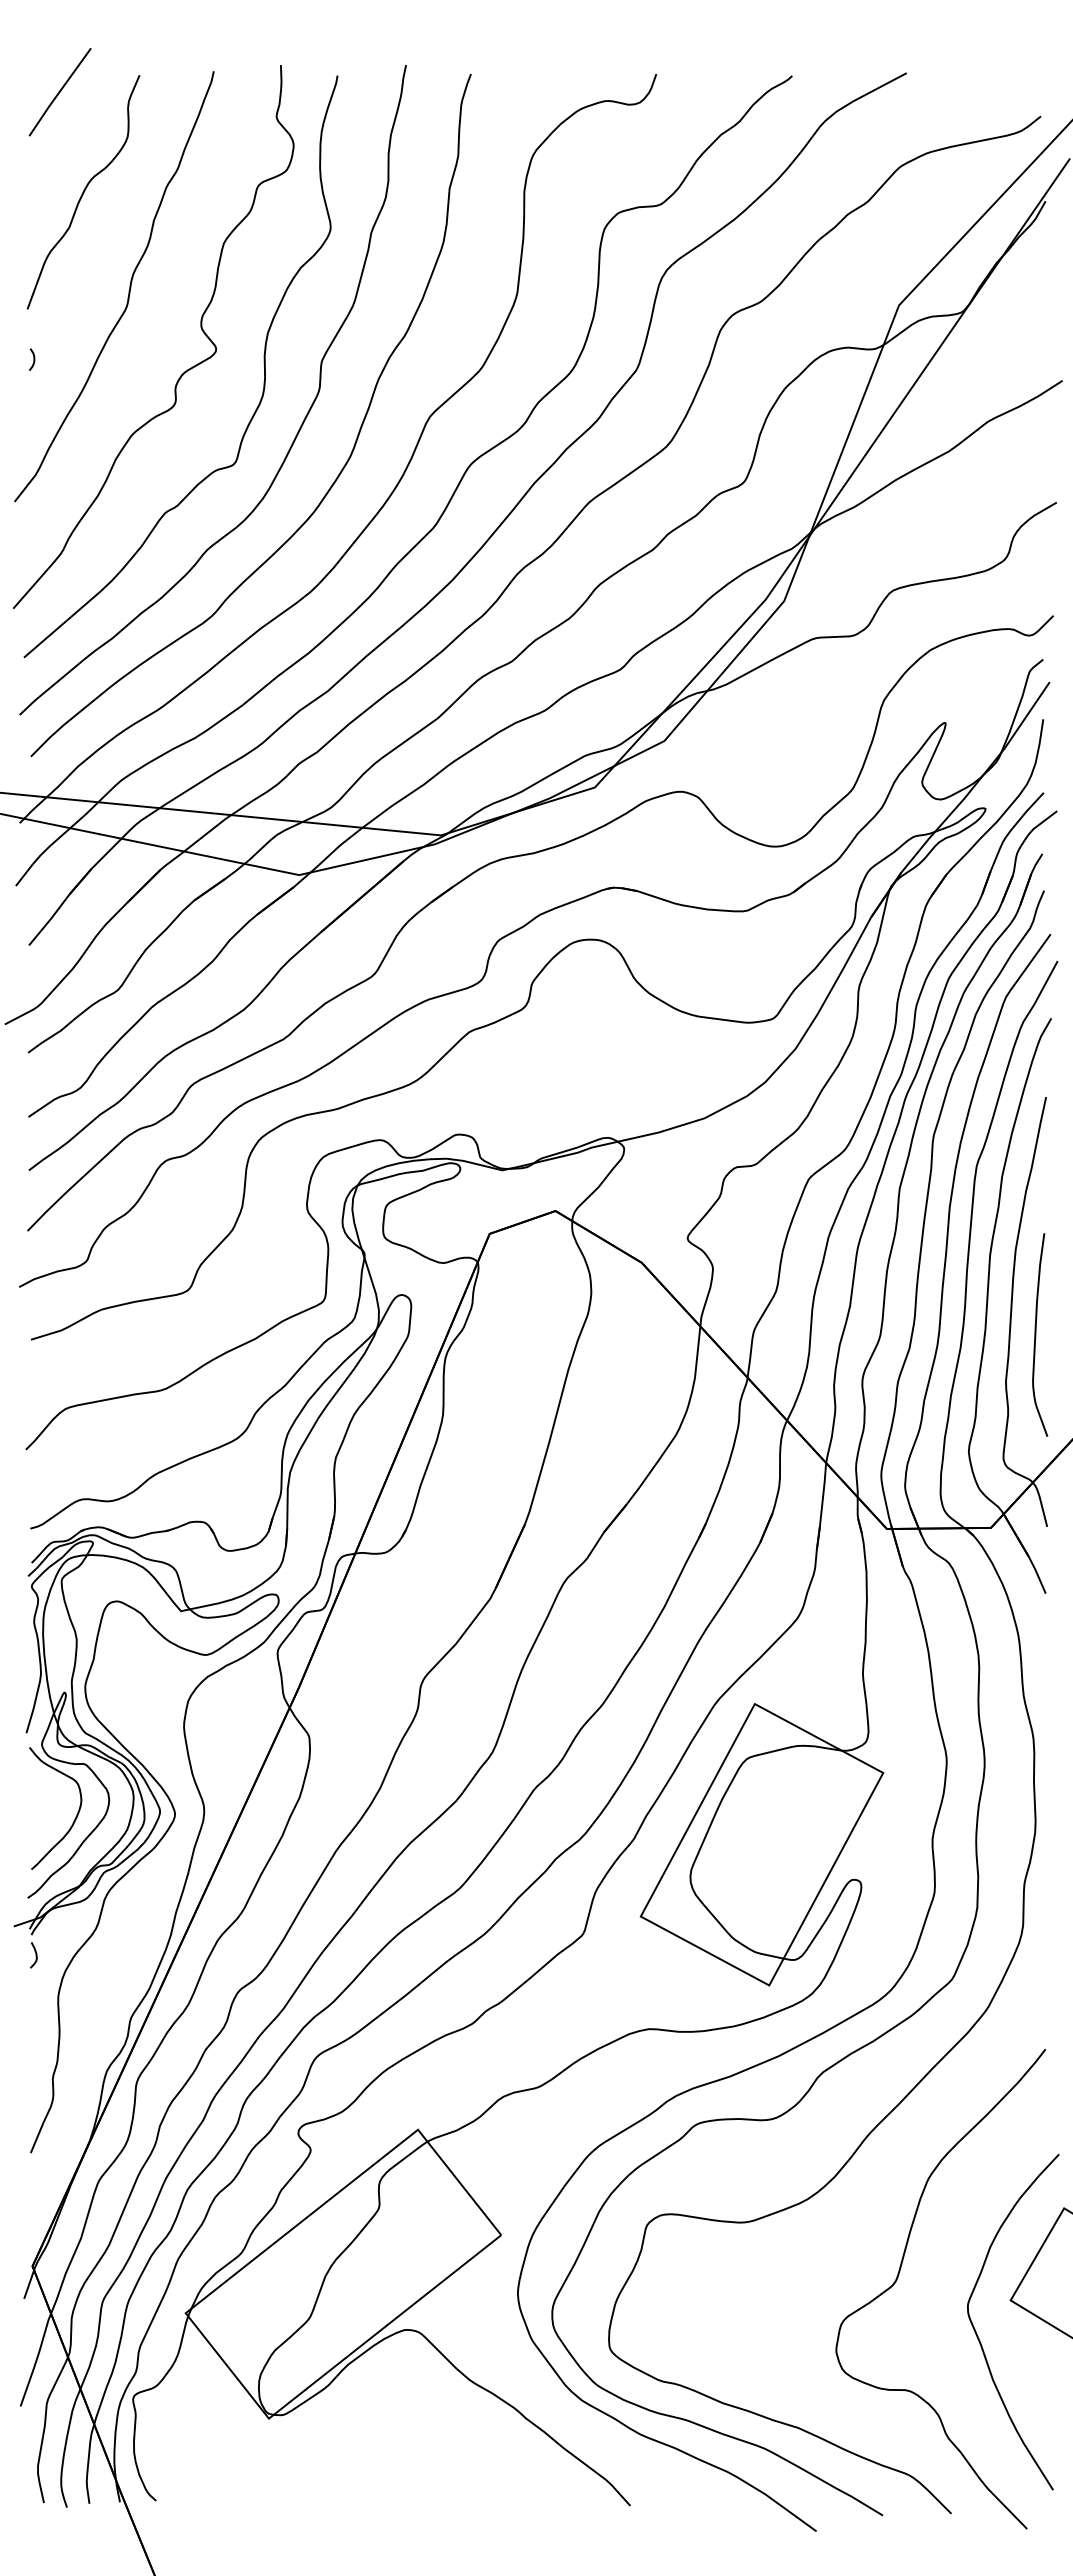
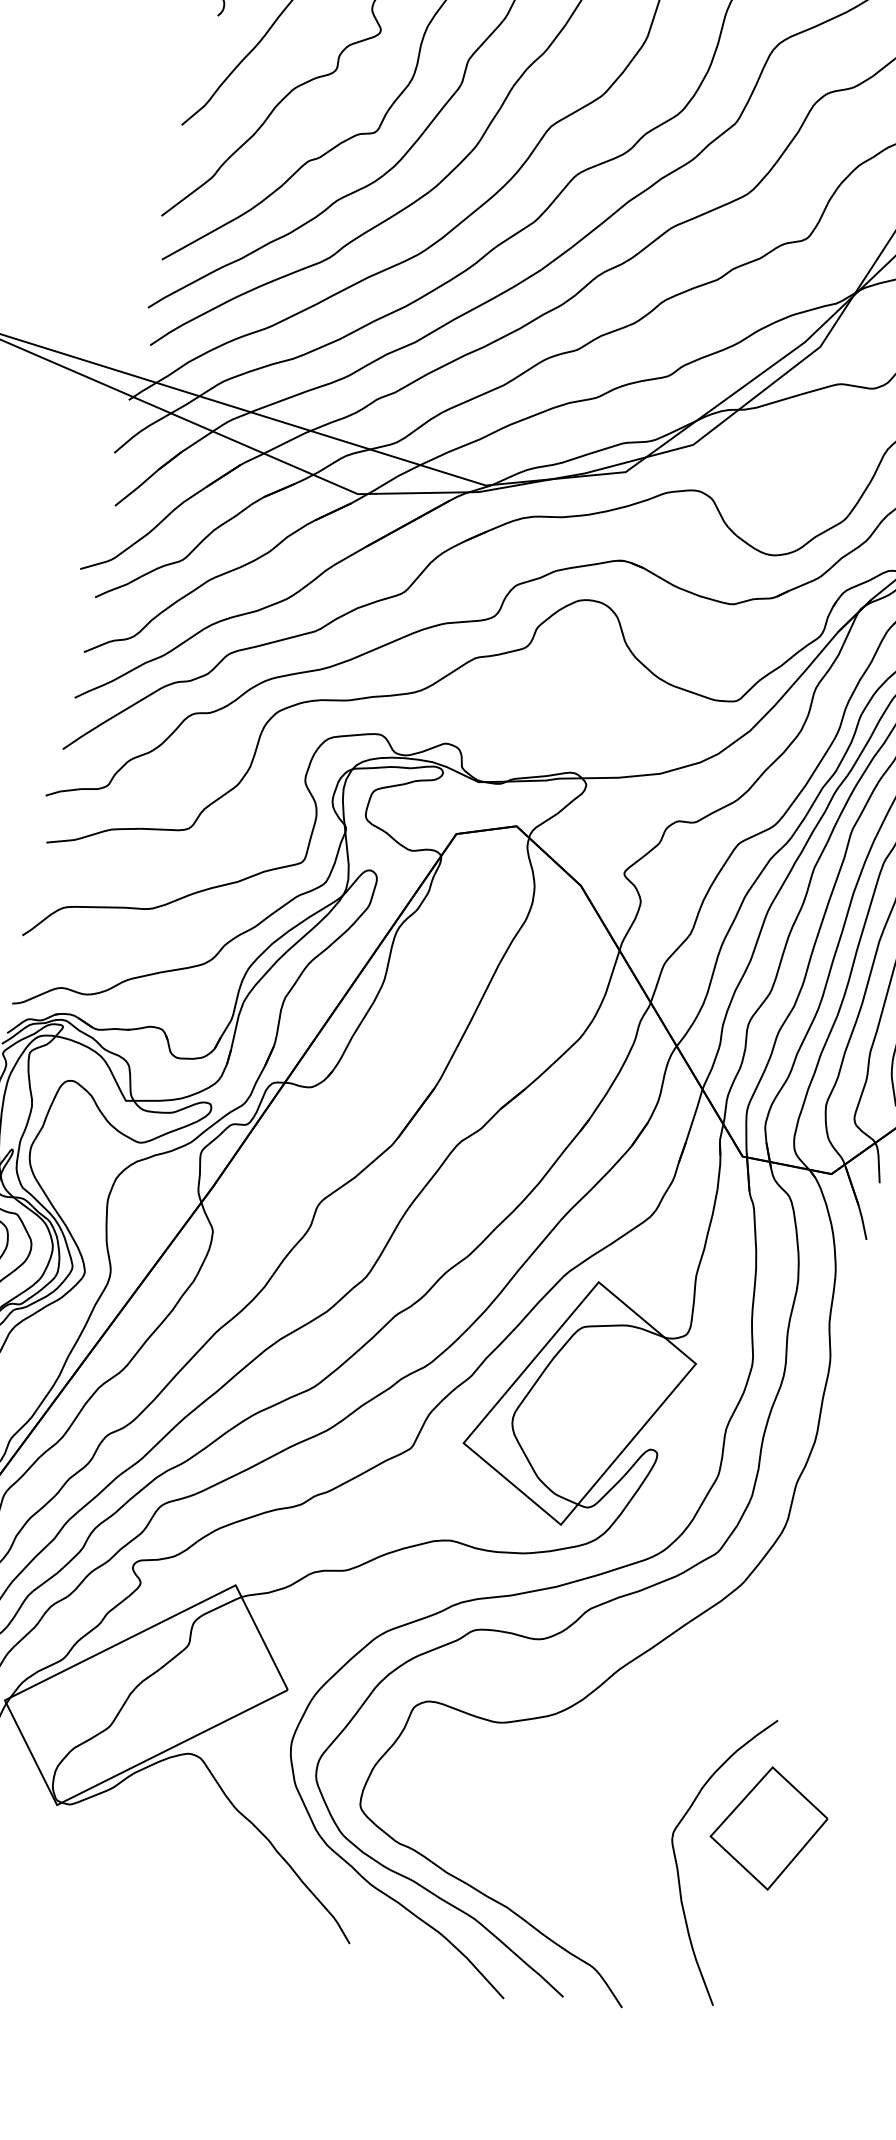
curve: (899, 2274) -> (620, 1794), removed

